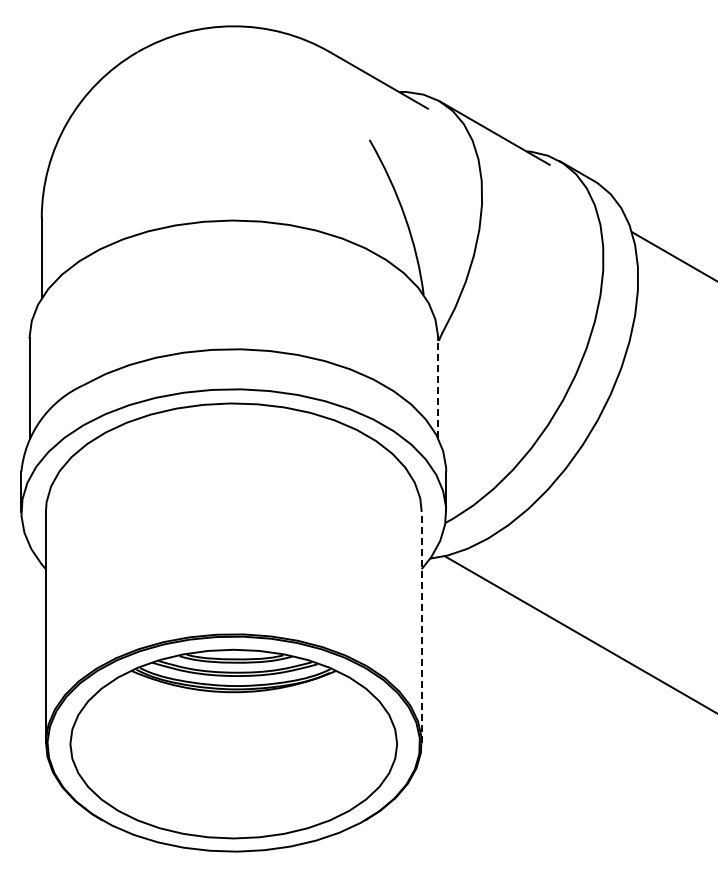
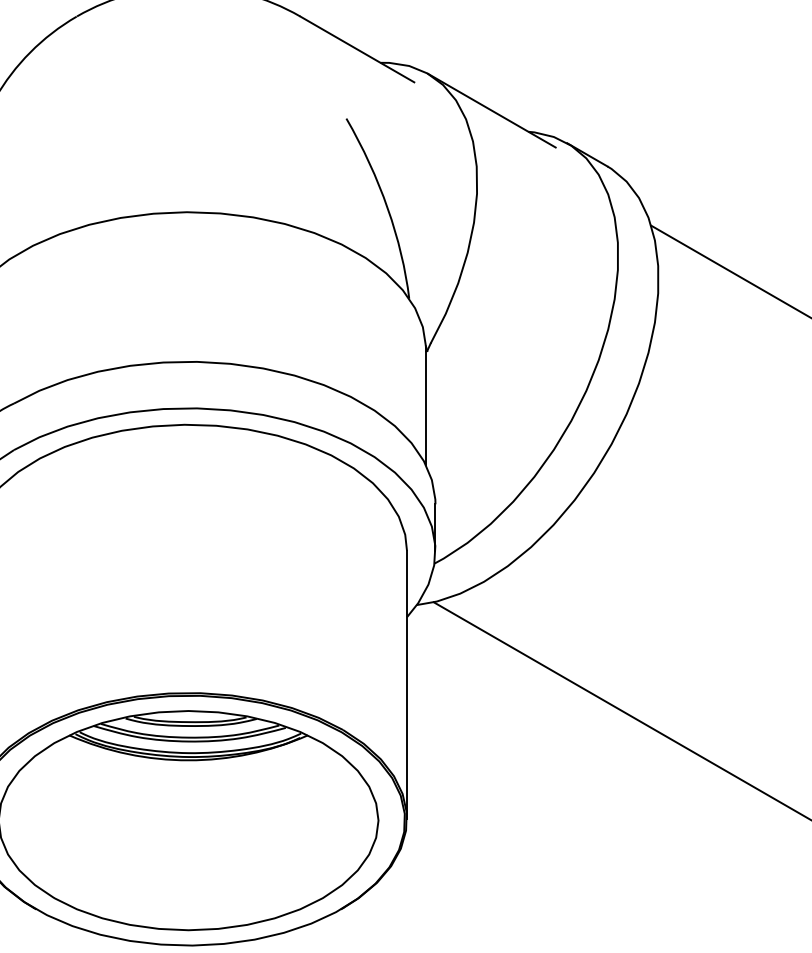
line: (438, 389) -> (426, 408), dashed -> solid
line: (421, 626) -> (406, 683), dashed -> solid

